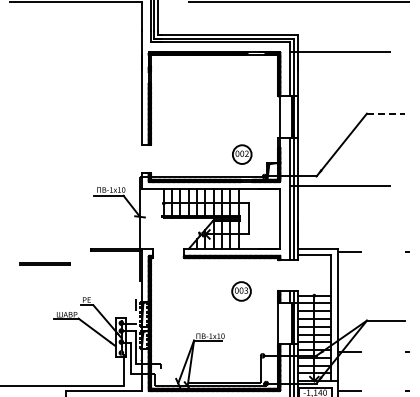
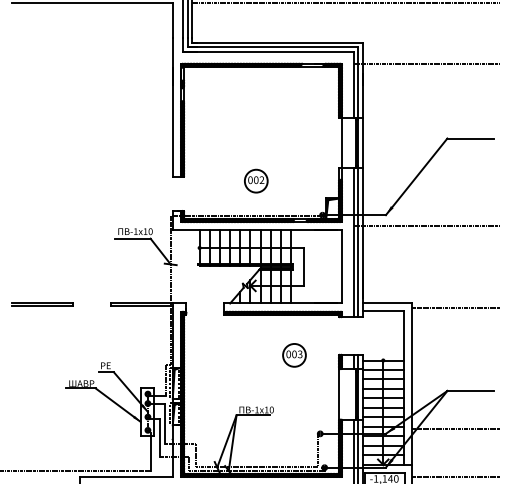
line: (385, 113) -> (470, 138), dashed -> solid
part: (242, 154) -> (256, 181), moved
line: (44, 263) -> (41, 304), moved

